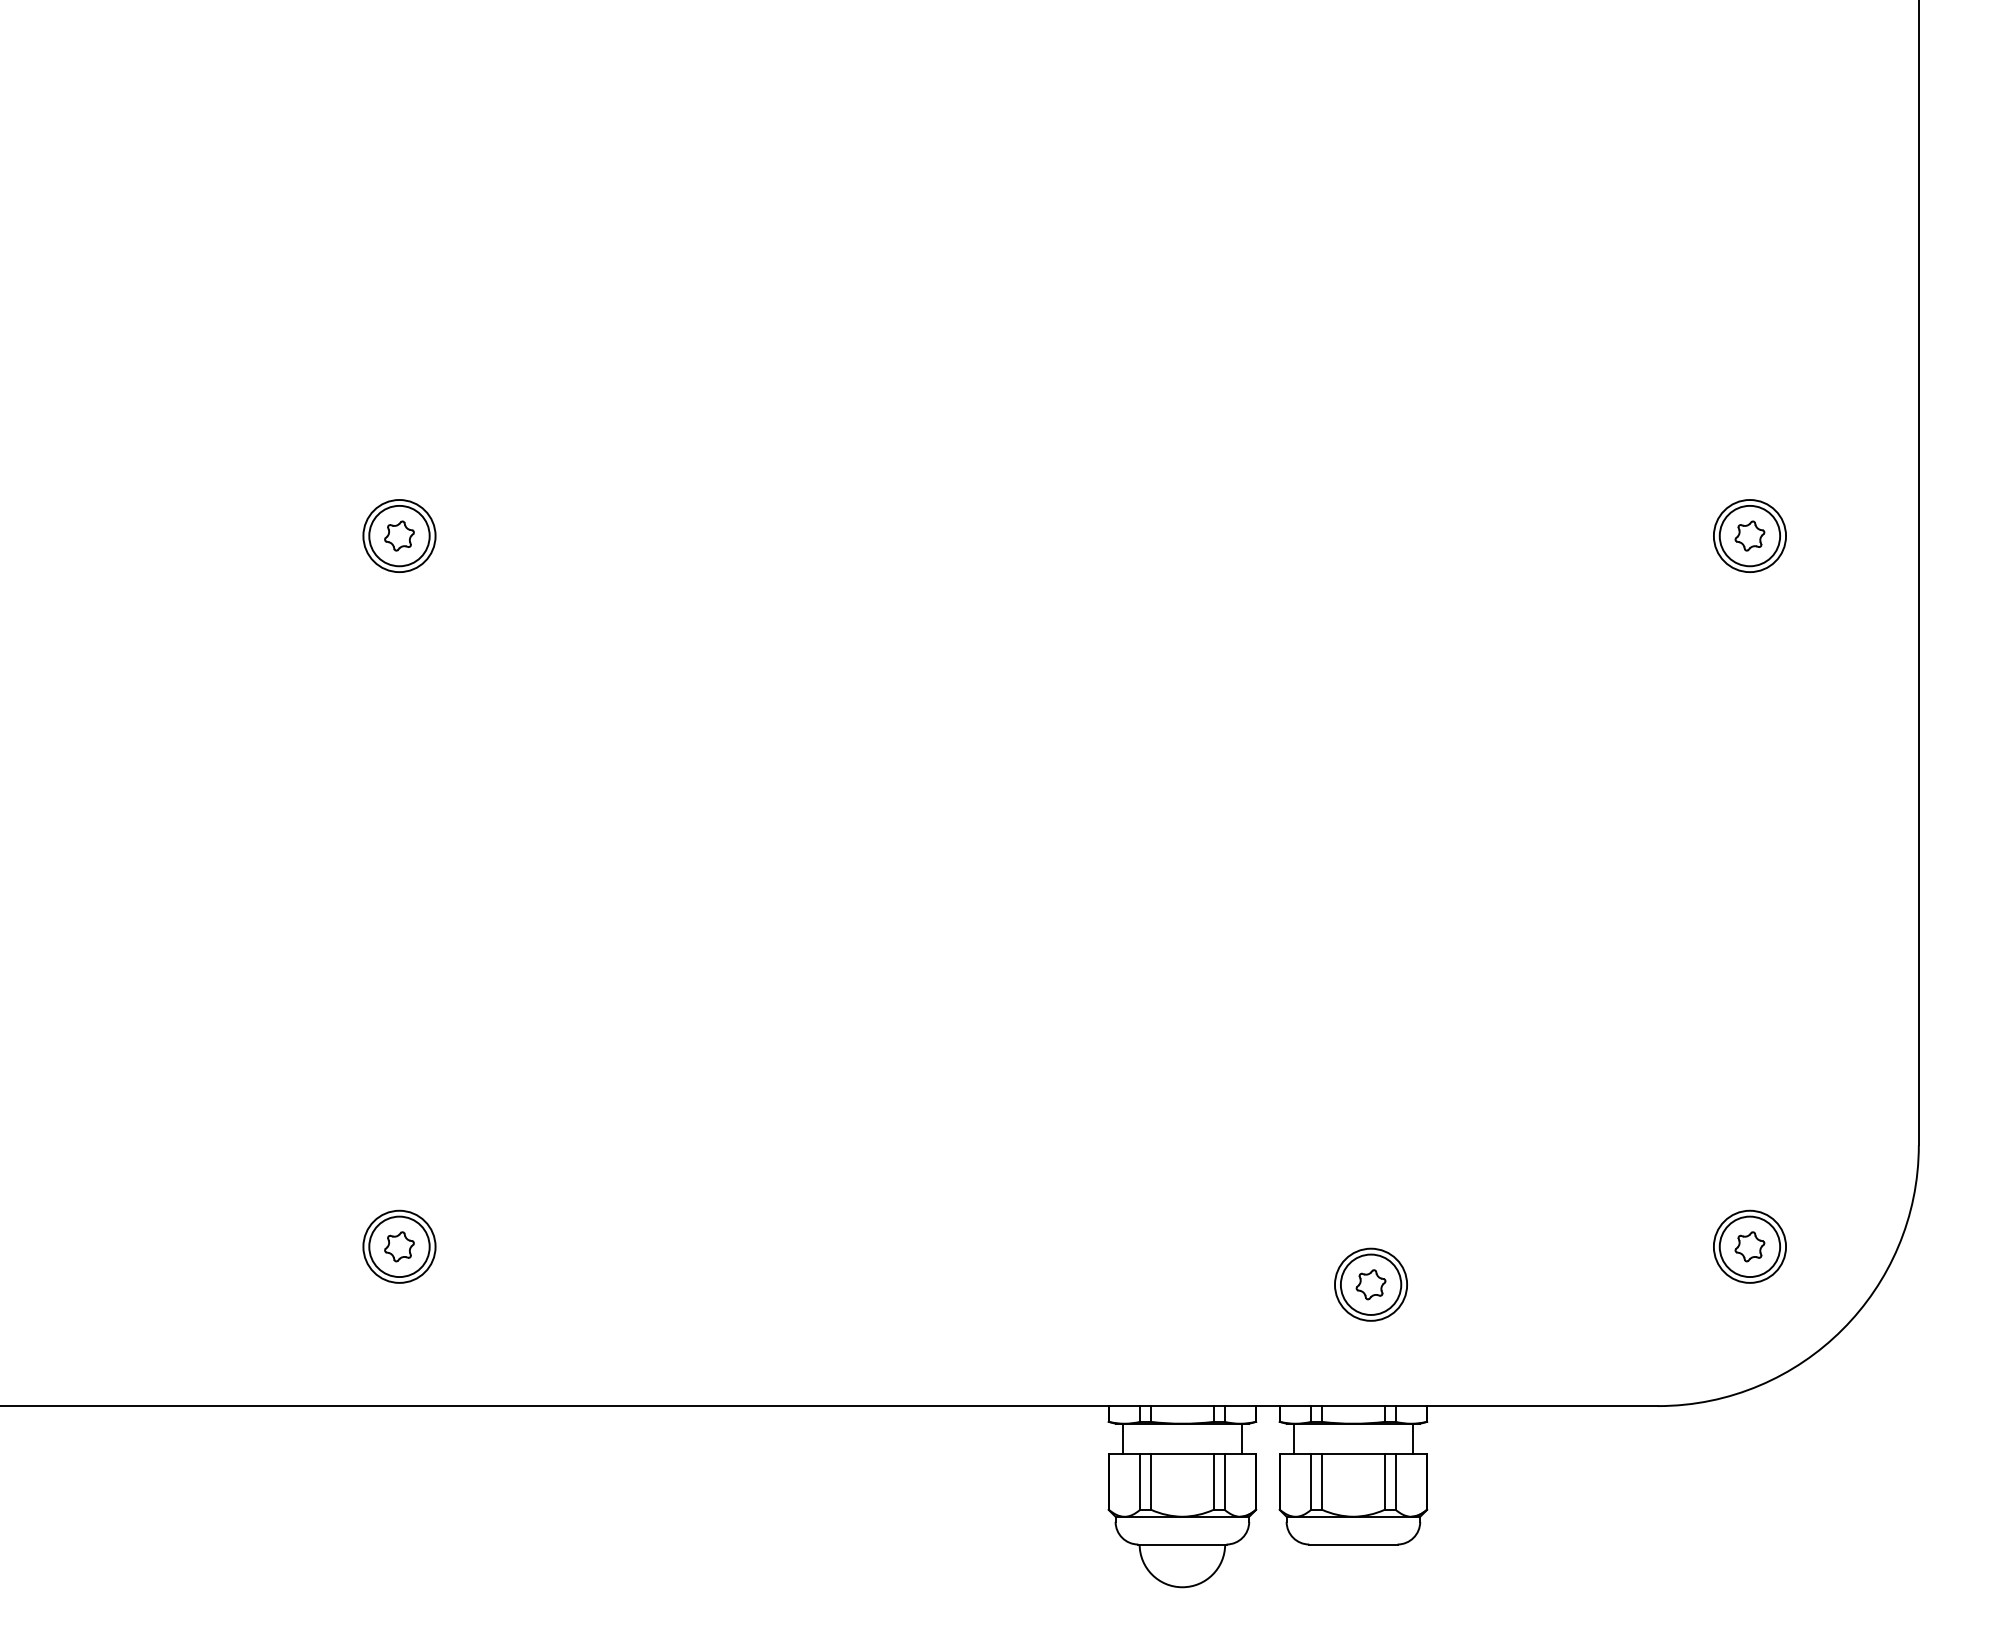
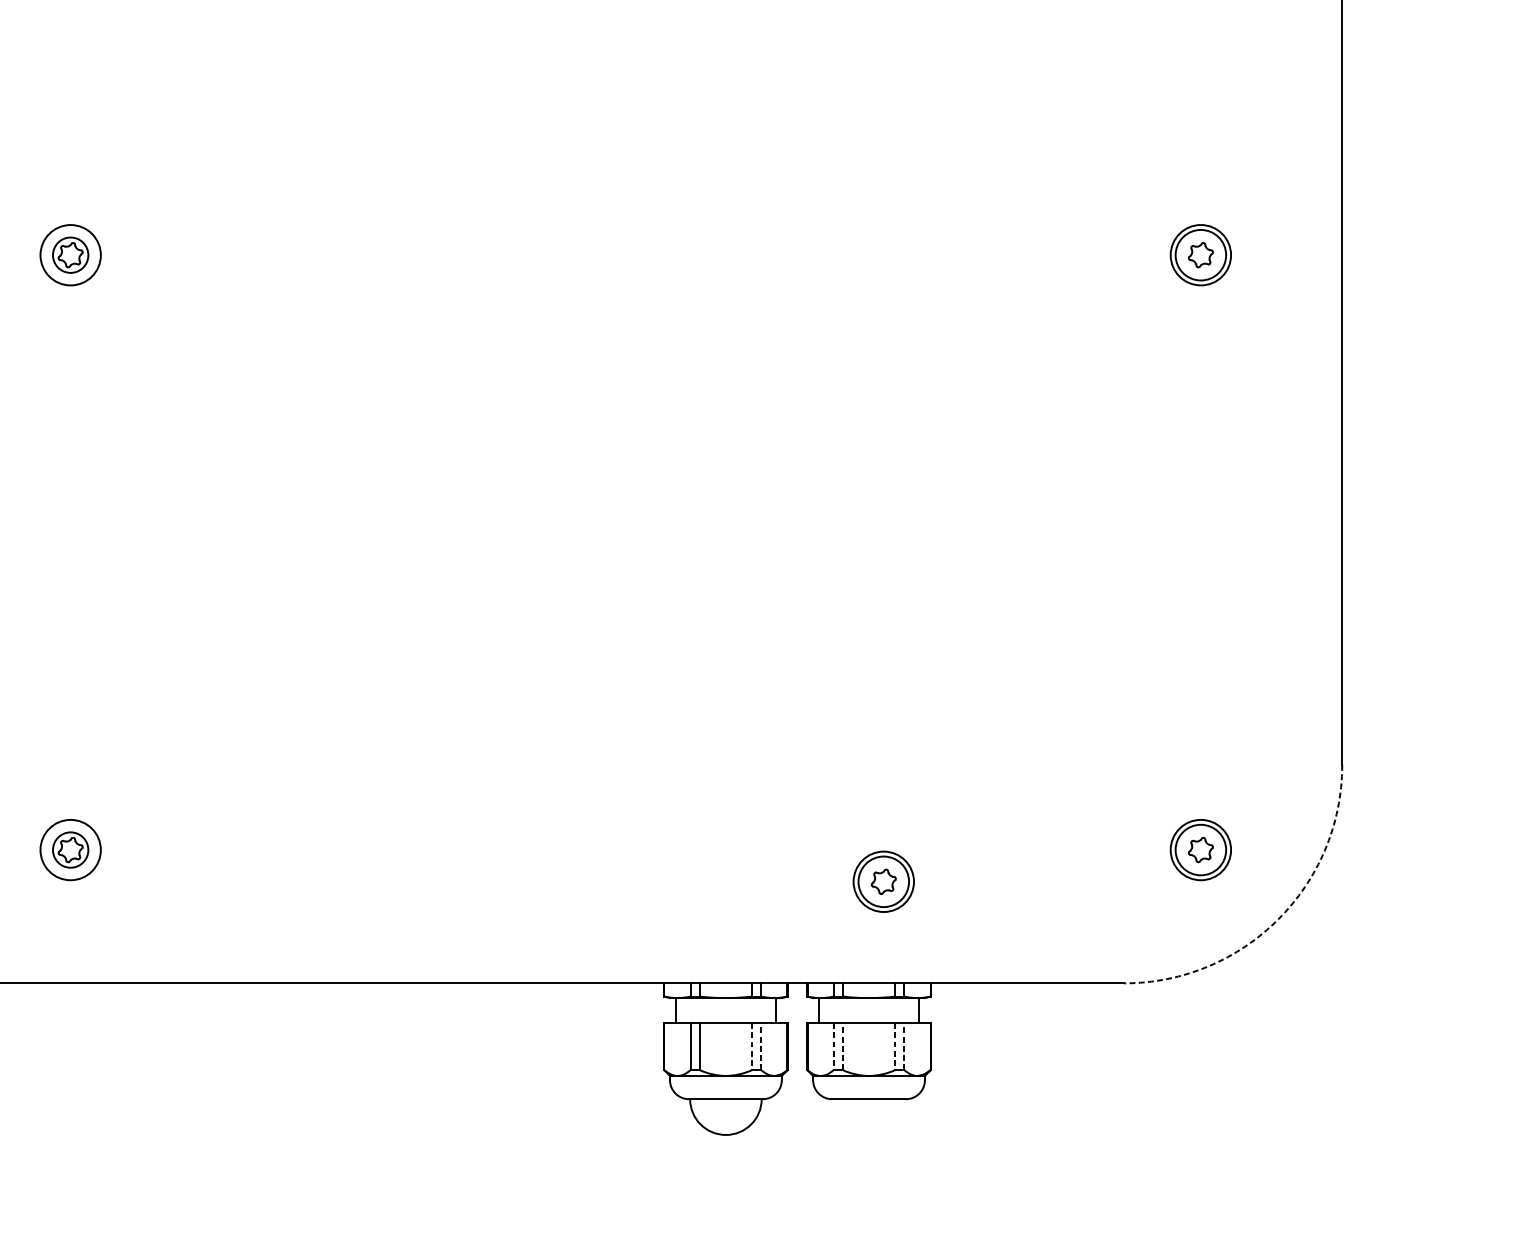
circle: (399, 535) -> (70, 254), size x0.7
circle: (399, 1246) -> (70, 849), size x0.7
arc: (1842, 1329) -> (1278, 919), solid -> dashed
line: (1224, 1481) -> (761, 1046), solid -> dashed
line: (1322, 1481) -> (843, 1046), solid -> dashed
line: (1395, 1481) -> (904, 1046), solid -> dashed
line: (1213, 1482) -> (751, 1047), solid -> dashed
line: (1311, 1482) -> (833, 1047), solid -> dashed
line: (1384, 1482) -> (895, 1047), solid -> dashed

